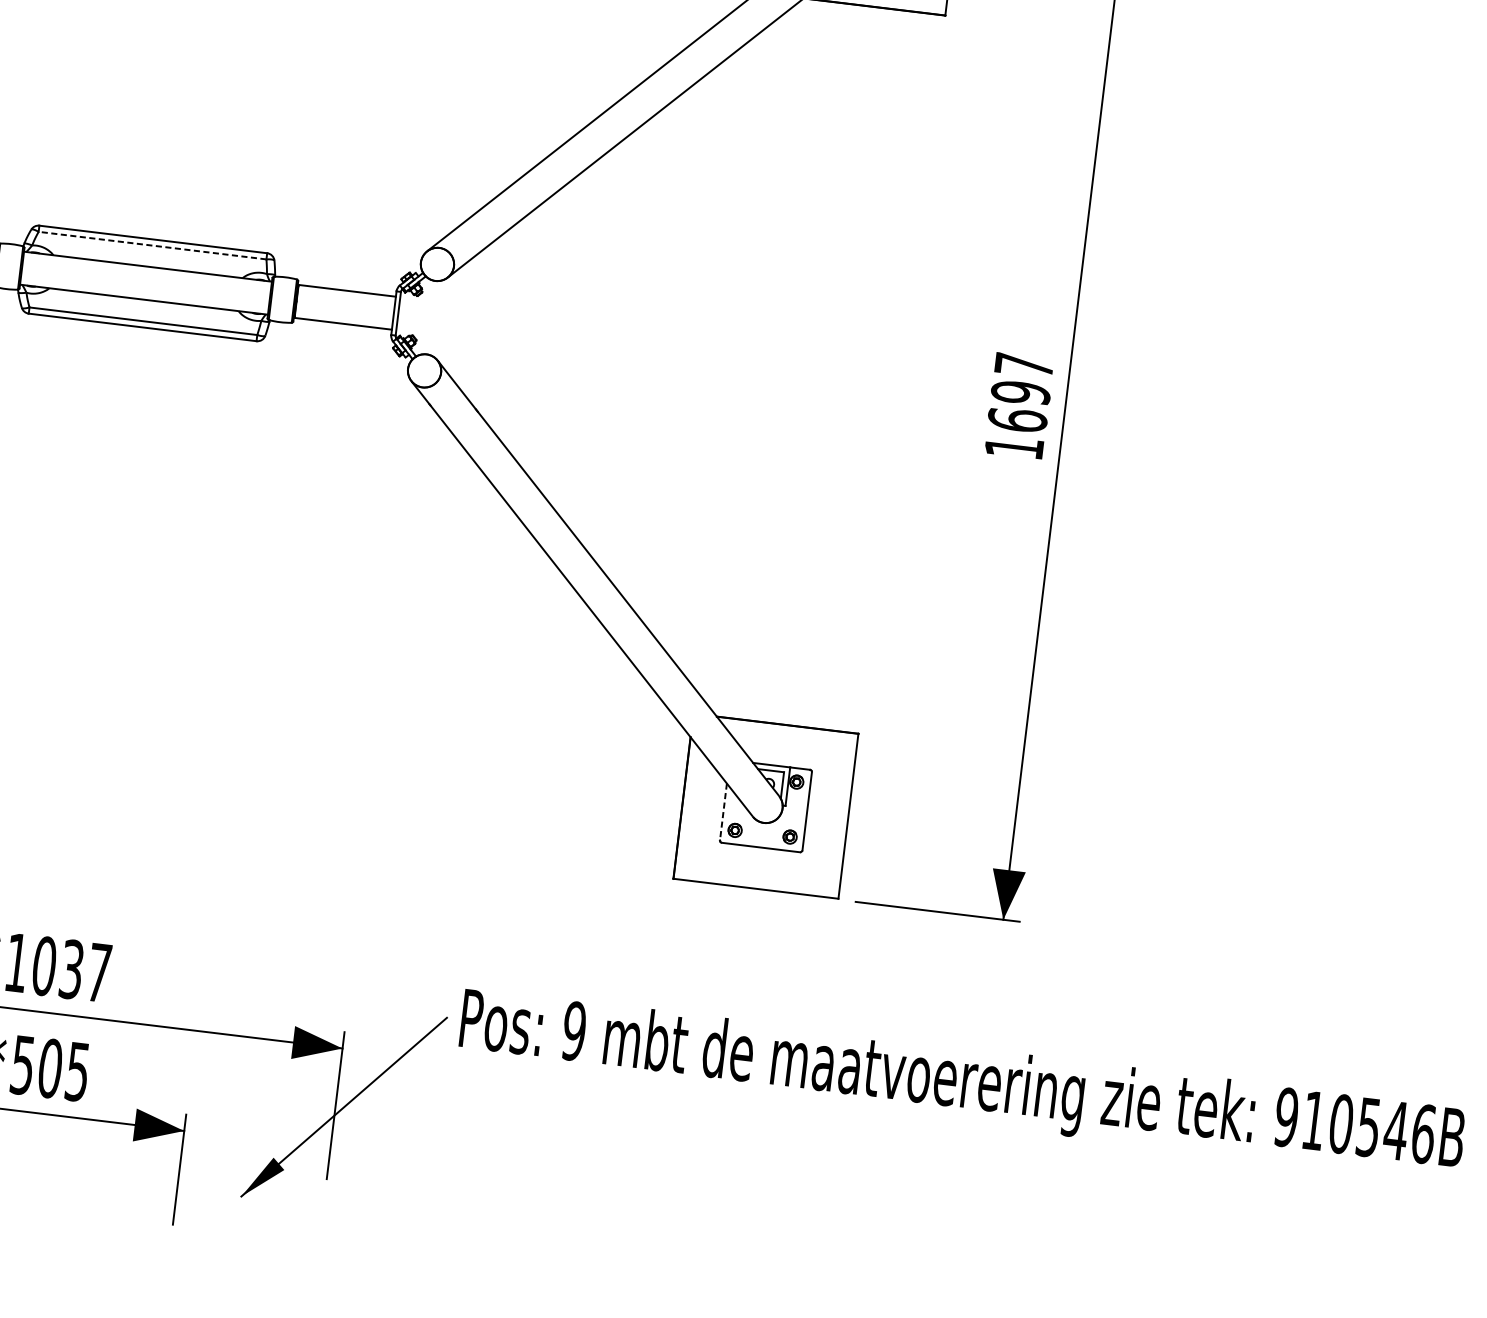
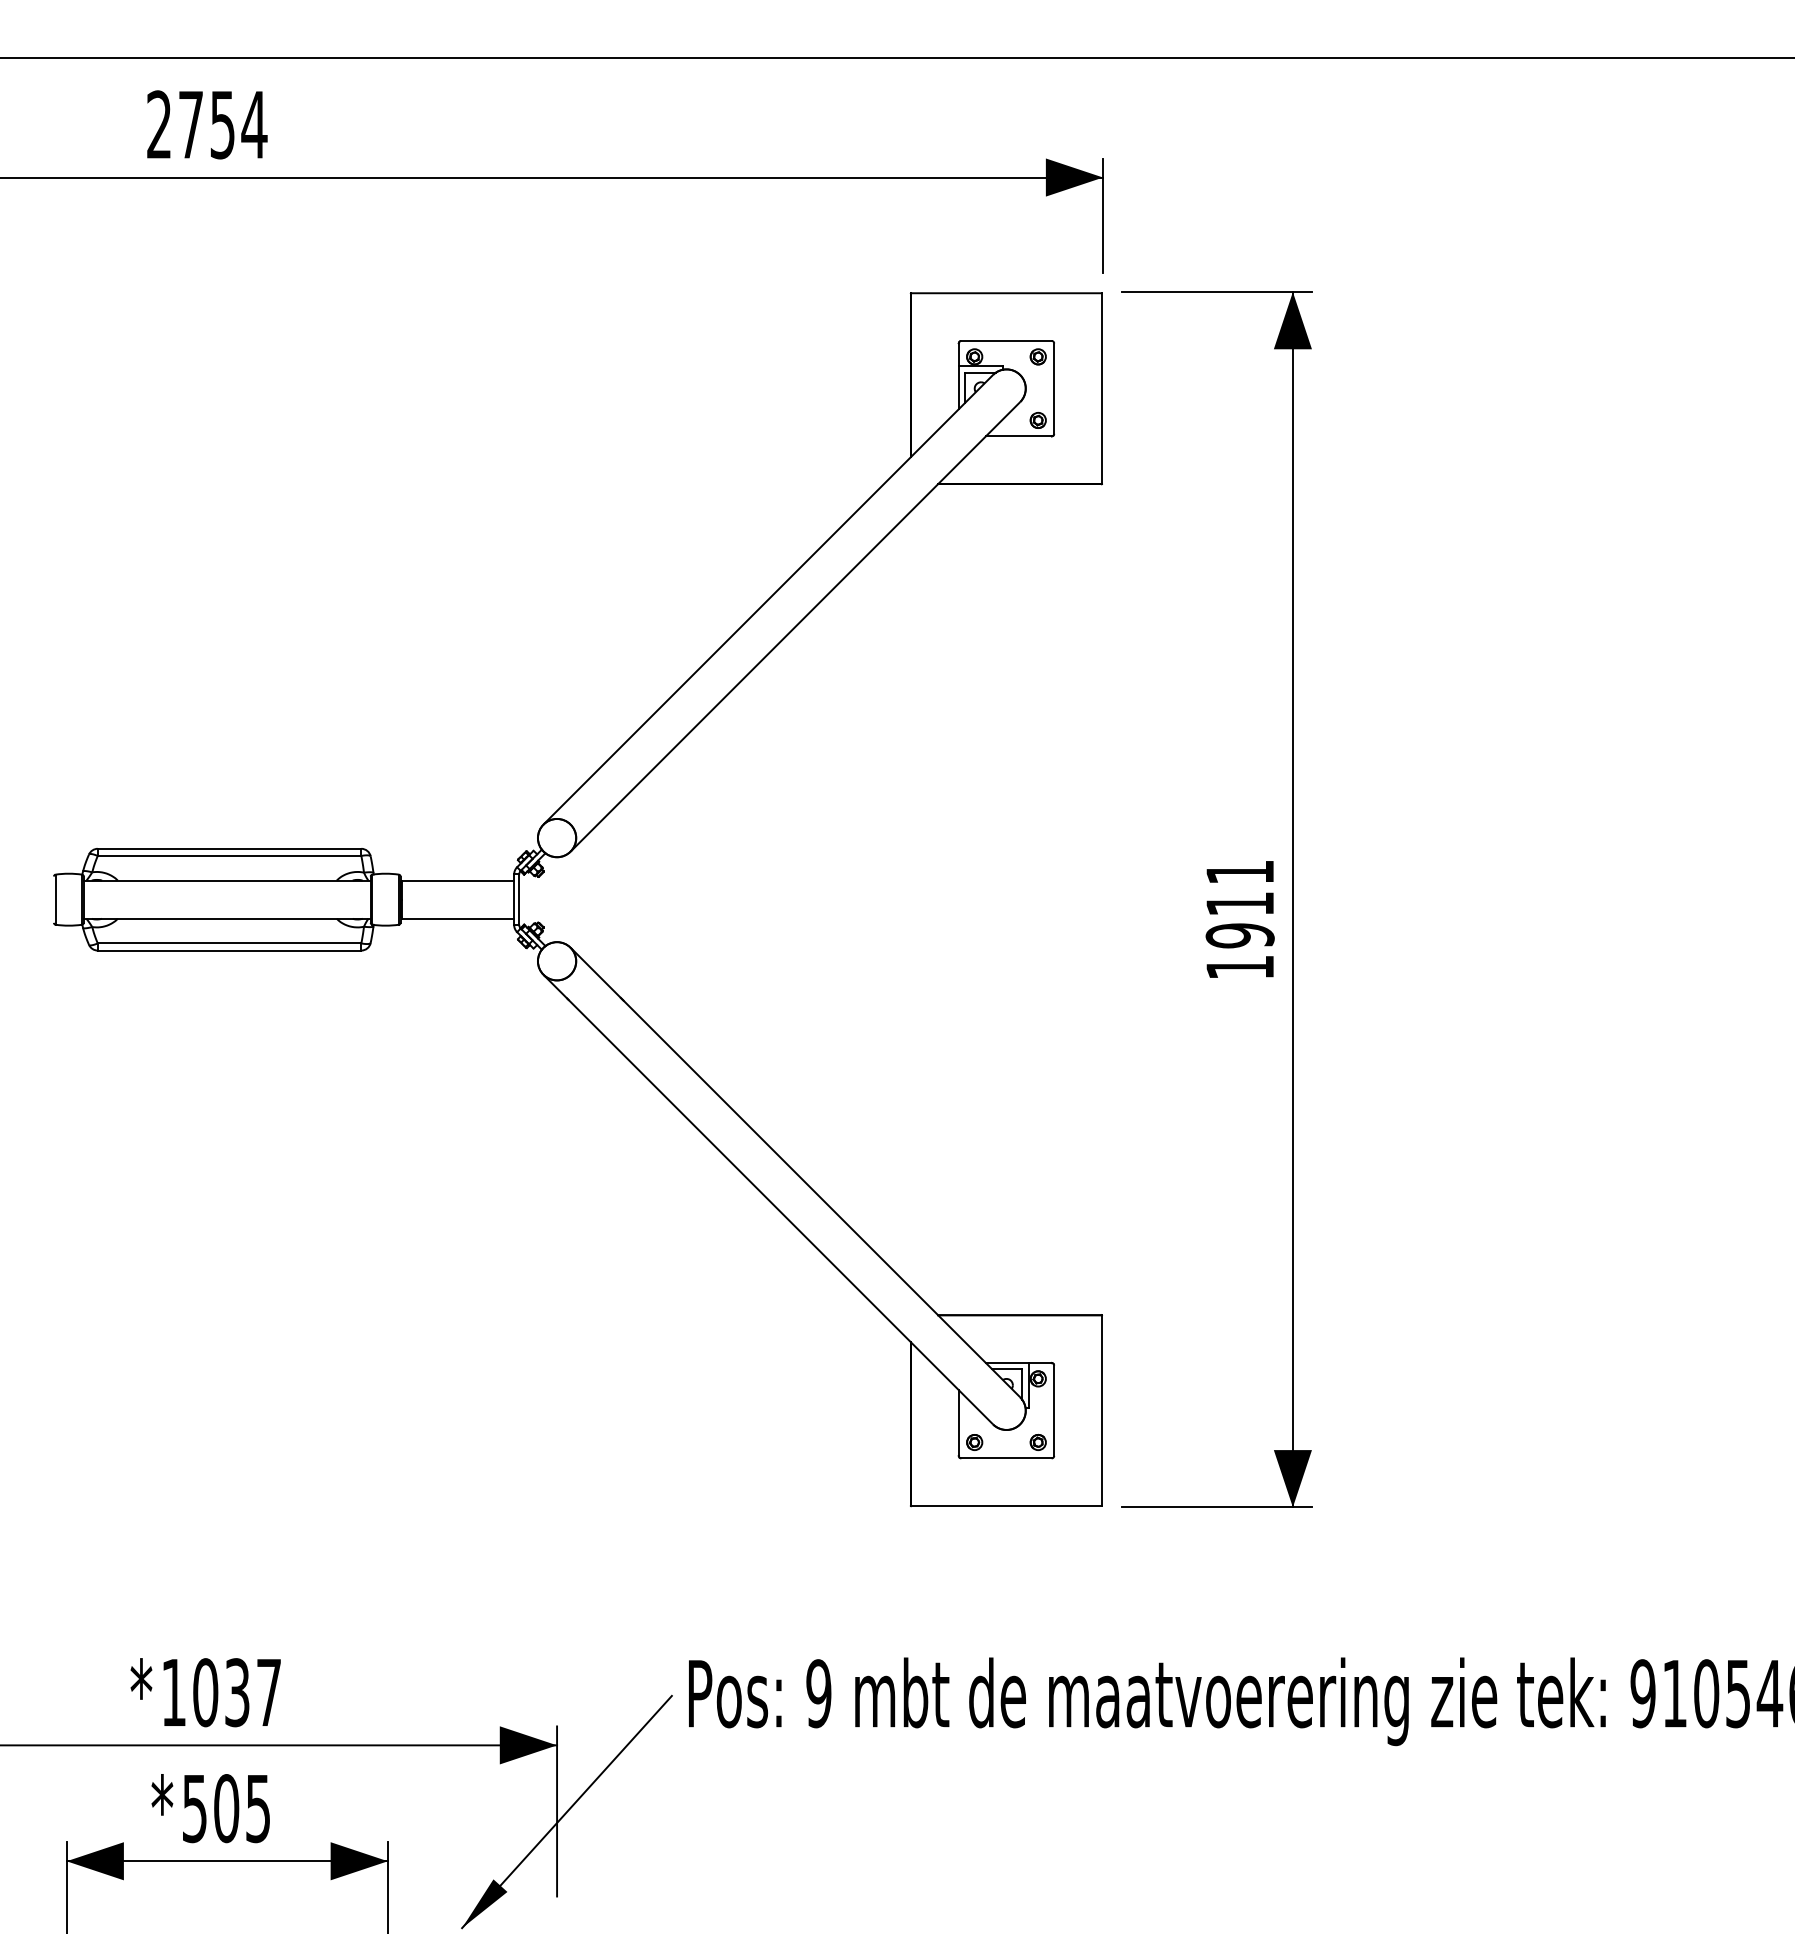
line: (152, 245) -> (229, 855), dashed -> solid
text: (1020, 393) -> (1239, 904), 1697 -> 1911
line: (723, 812) -> (958, 1423), dashed -> solid

